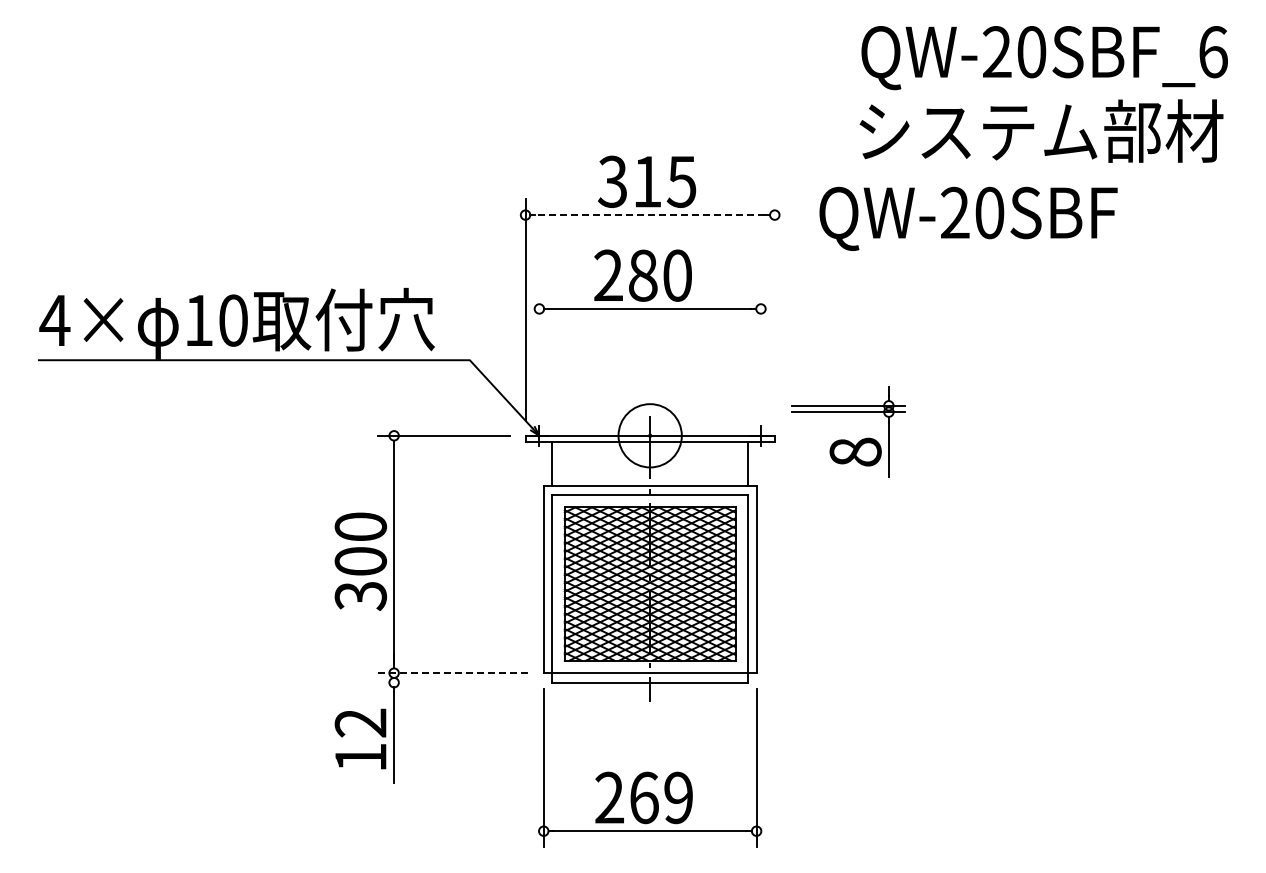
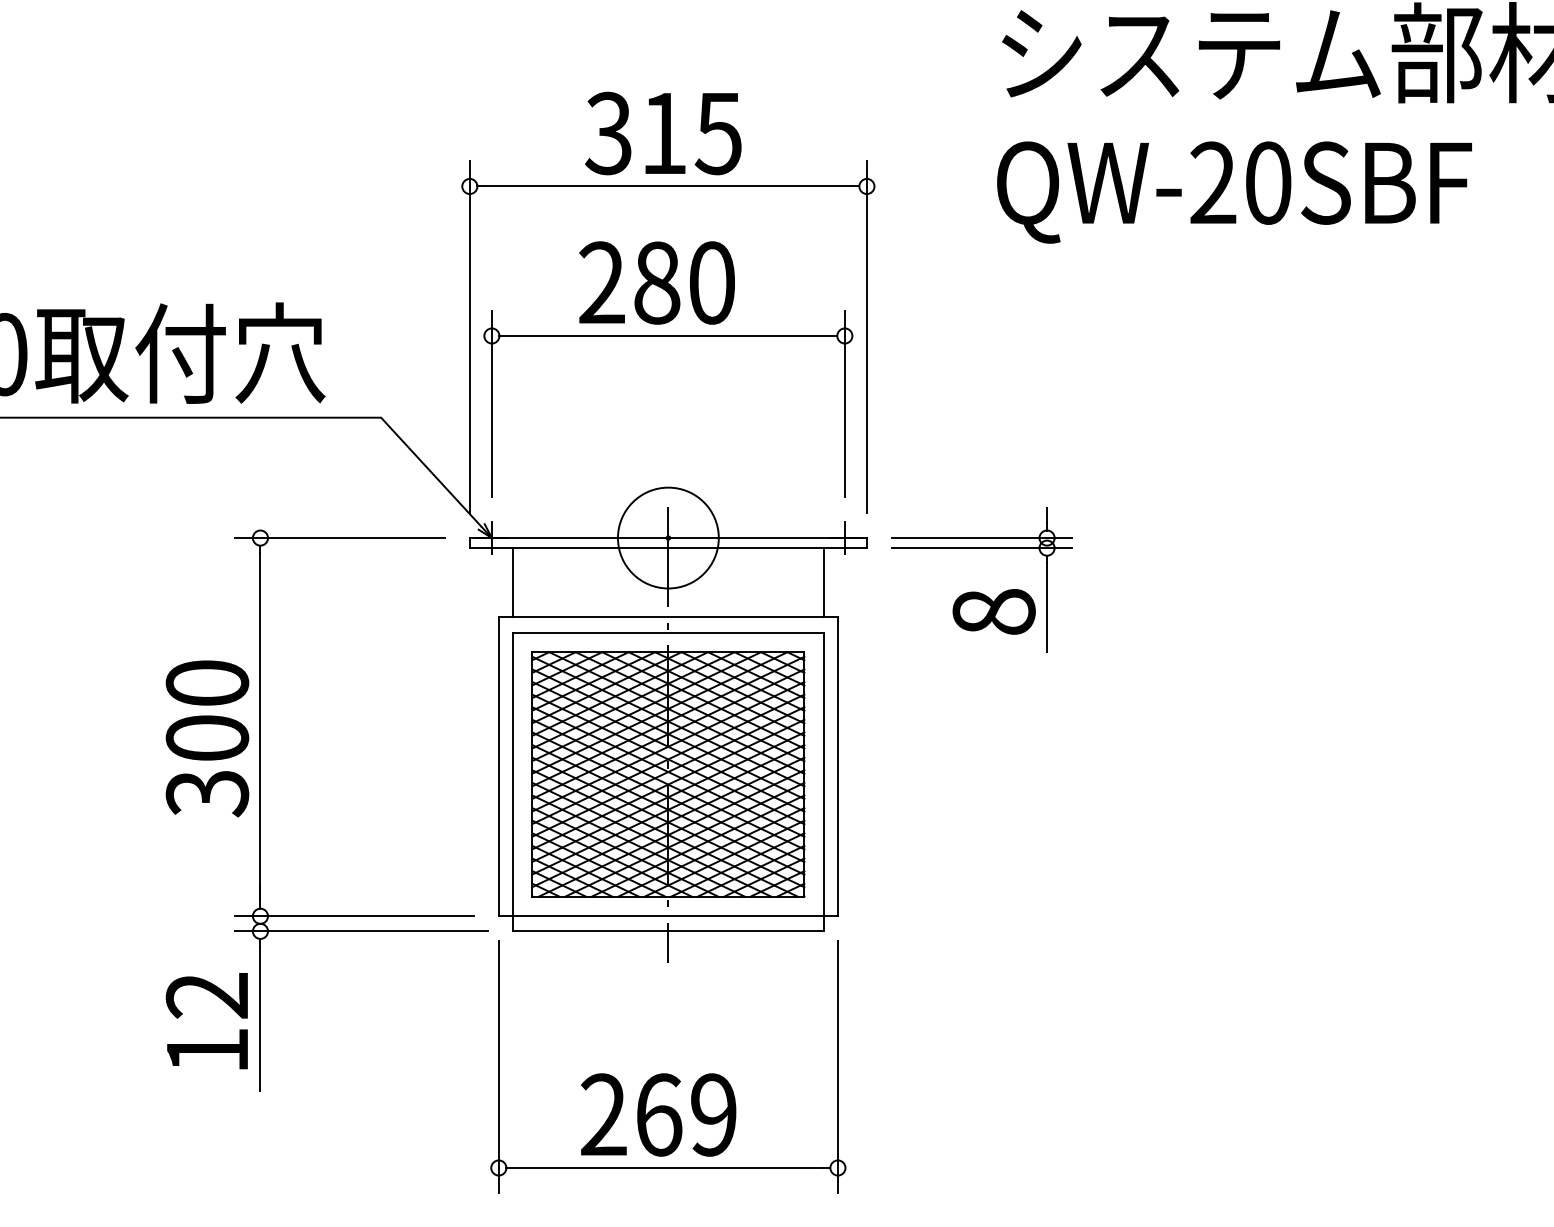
line: (649, 215) -> (667, 187), dashed -> solid
text: (968, 218) -> (1234, 191), moved
line: (774, 309) -> (866, 336), added
line: (539, 351) -> (492, 403), added
line: (760, 351) -> (844, 403), added
part: (845, 439) -> (977, 591), moved
line: (453, 673) -> (355, 916), dashed -> solid
line: (457, 682) -> (361, 931), added

